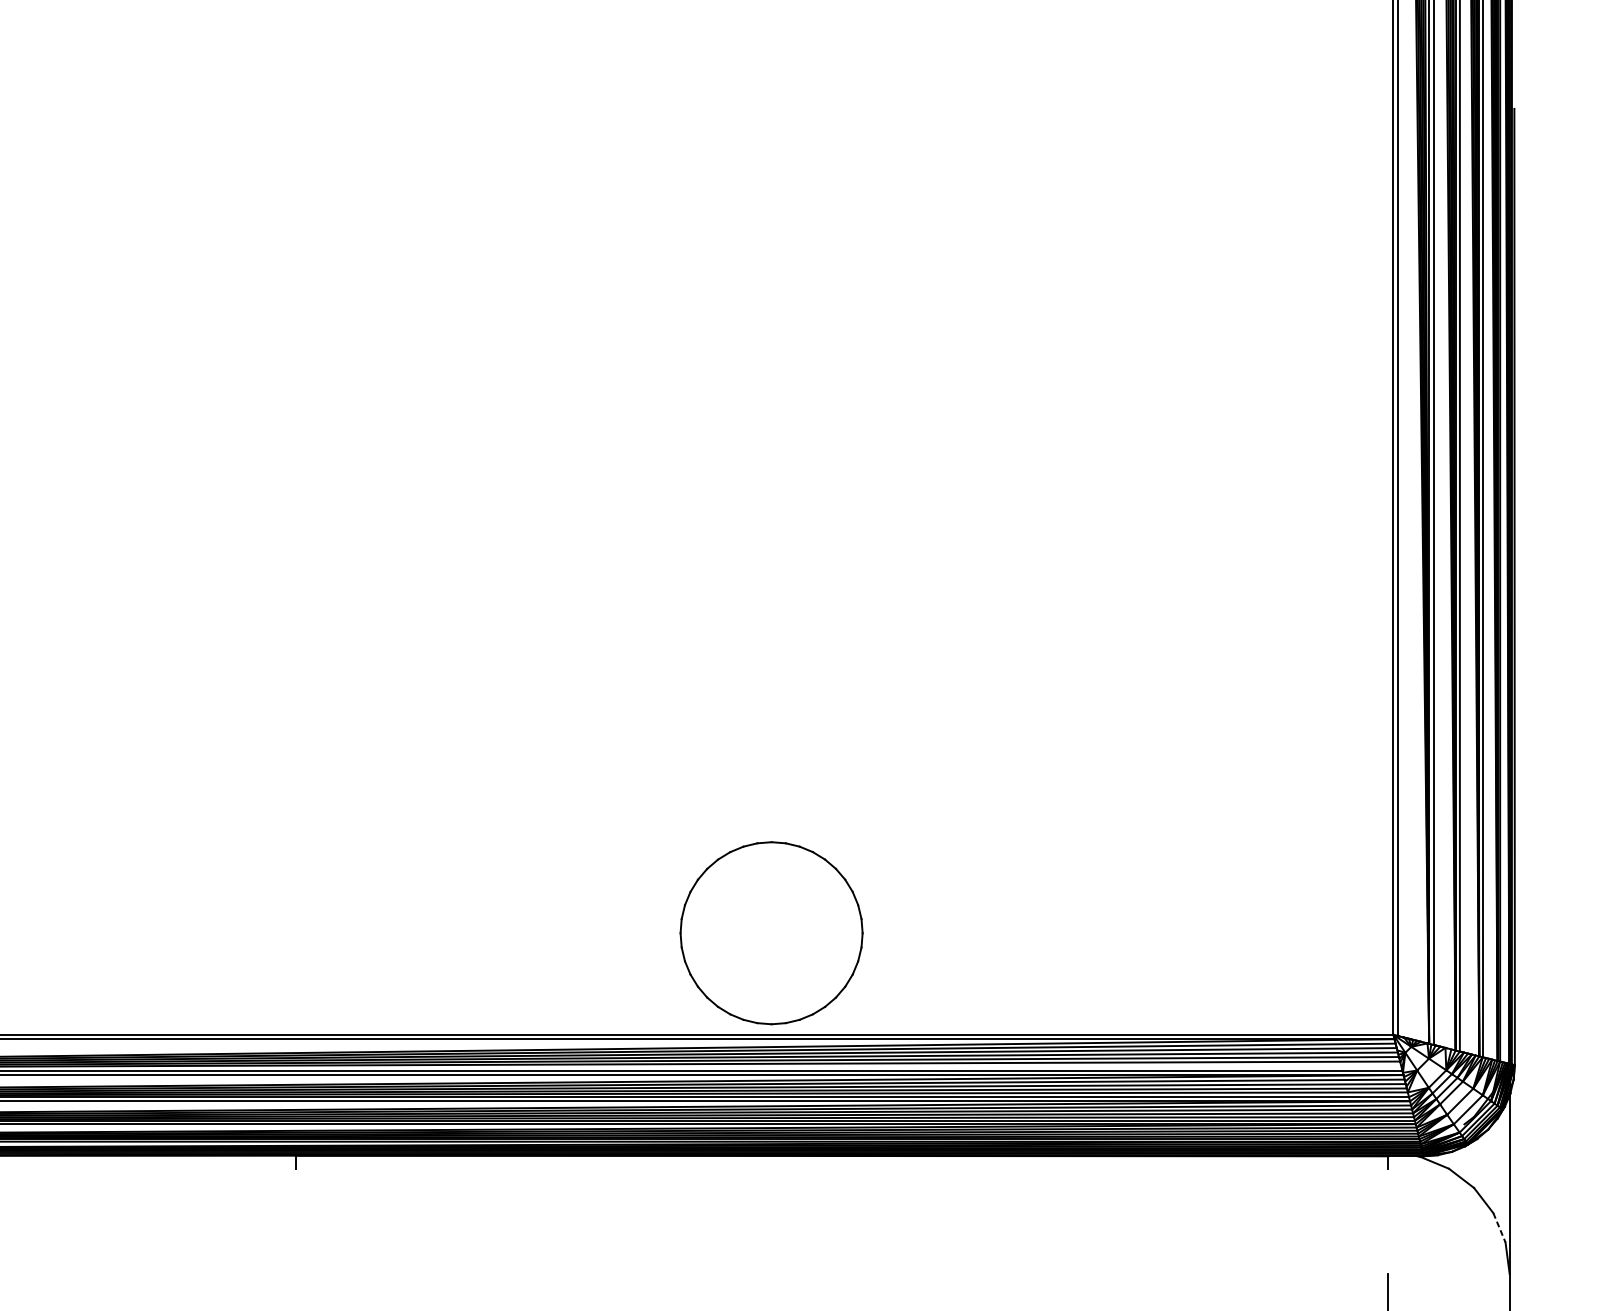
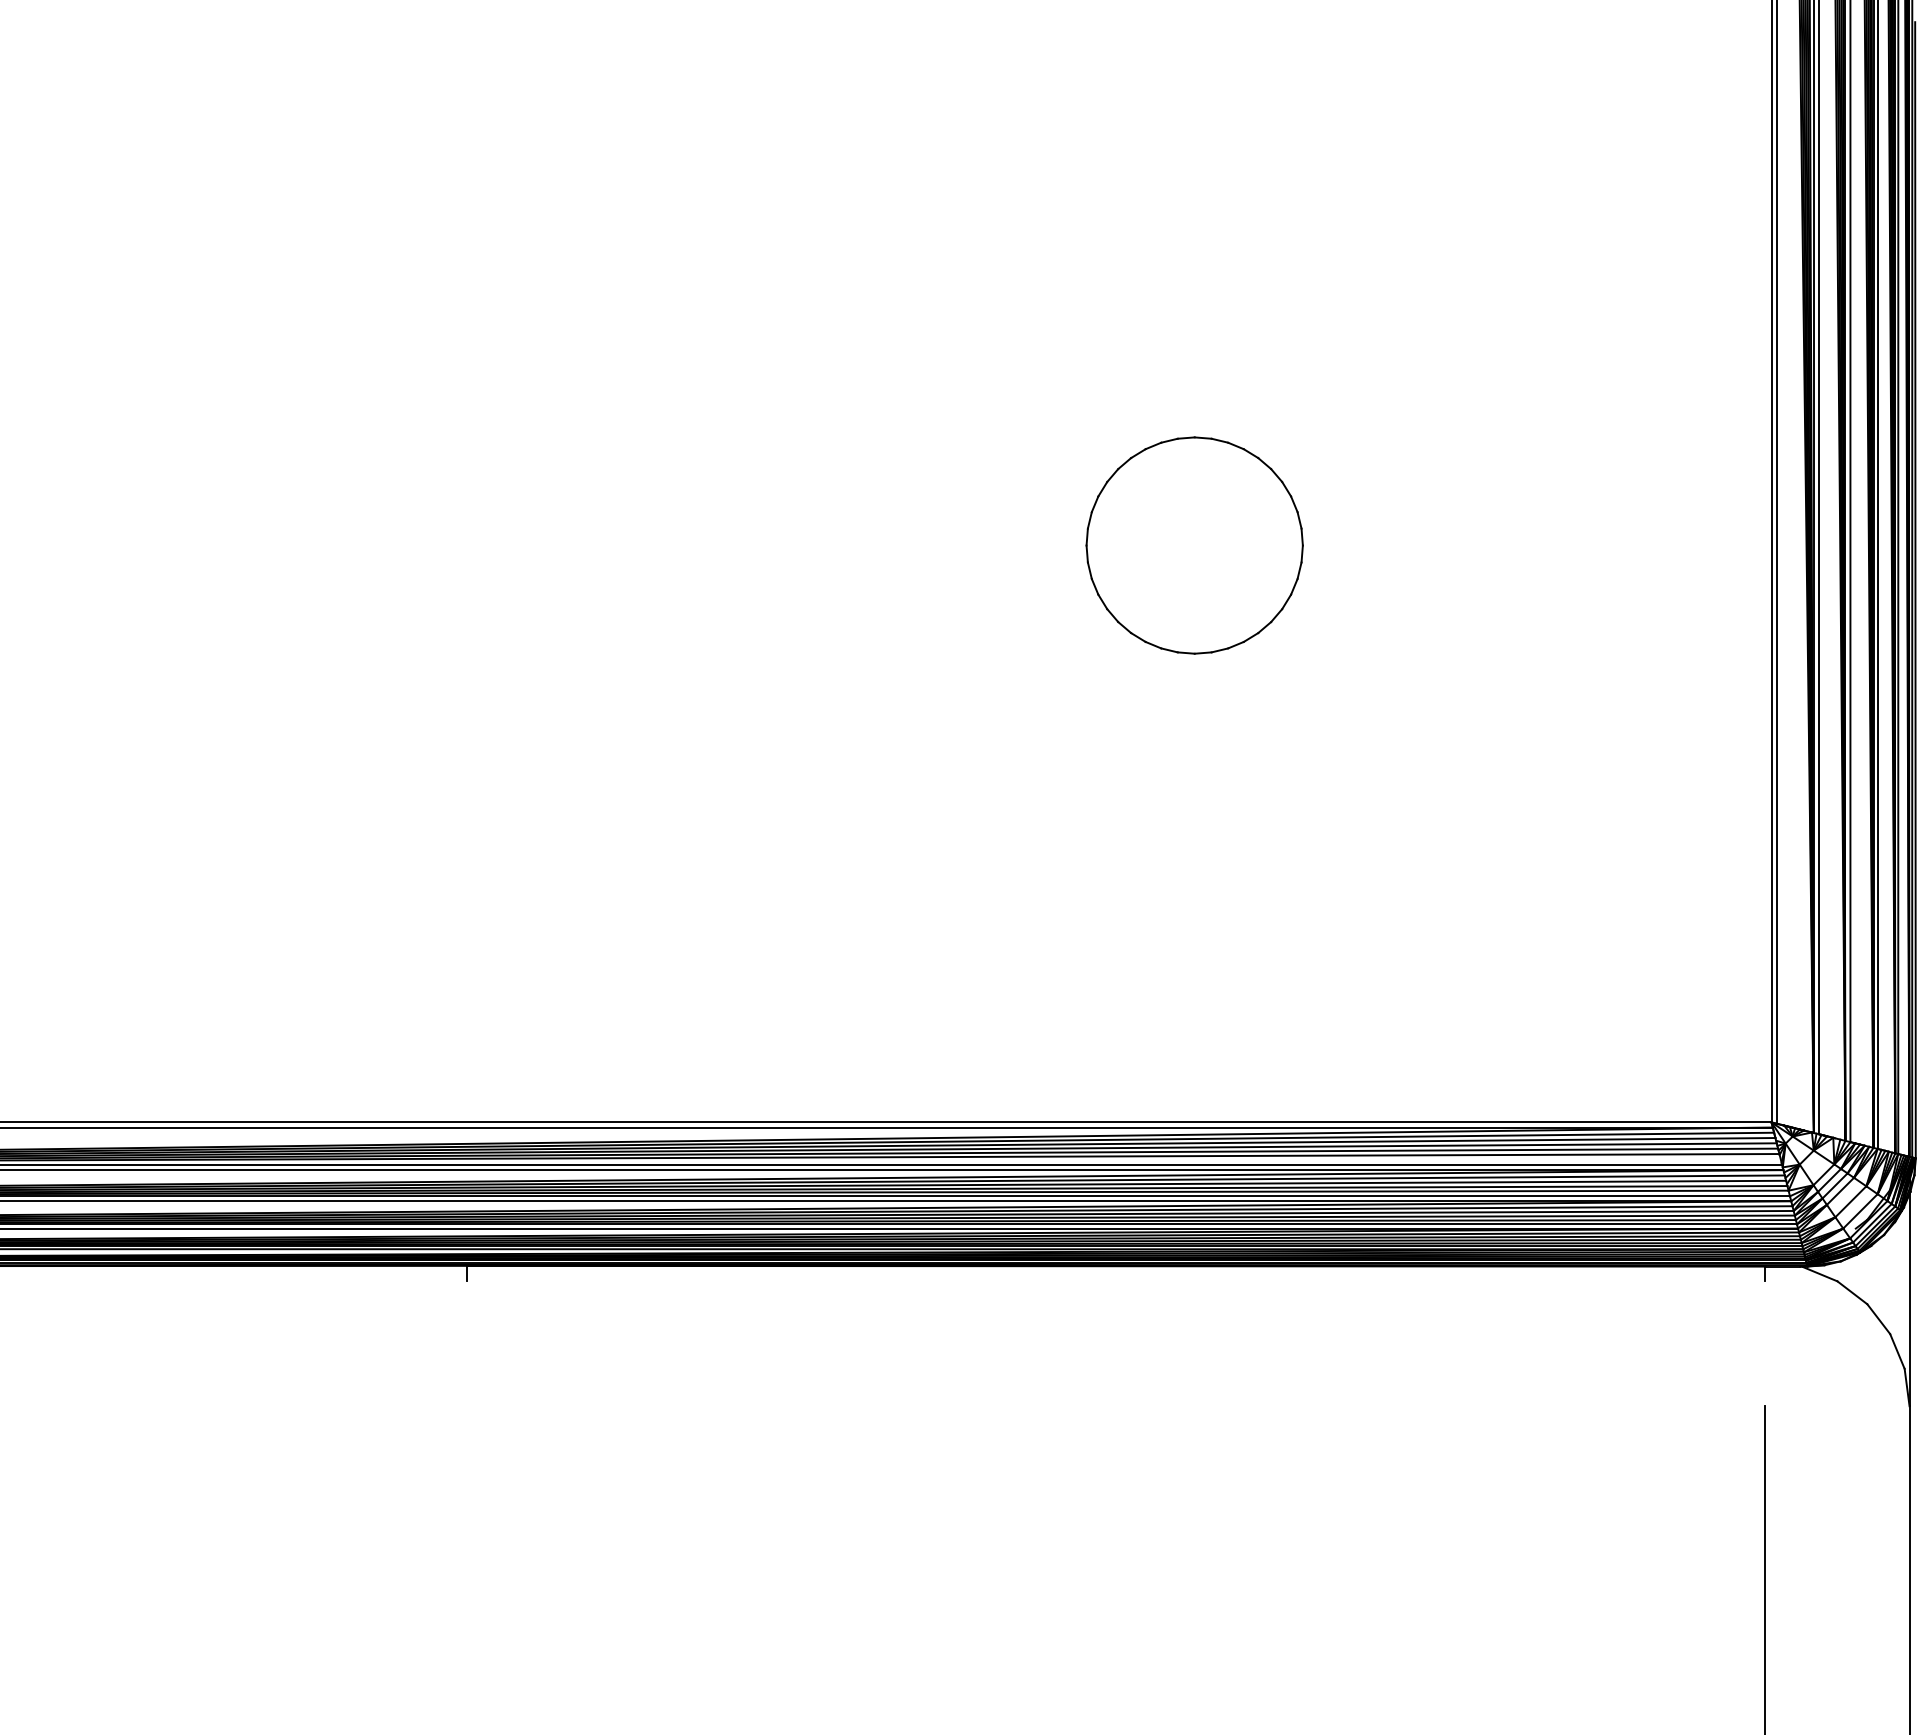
part: (771, 933) -> (1194, 545), moved
line: (1499, 1227) -> (1897, 1351), dashed -> solid

